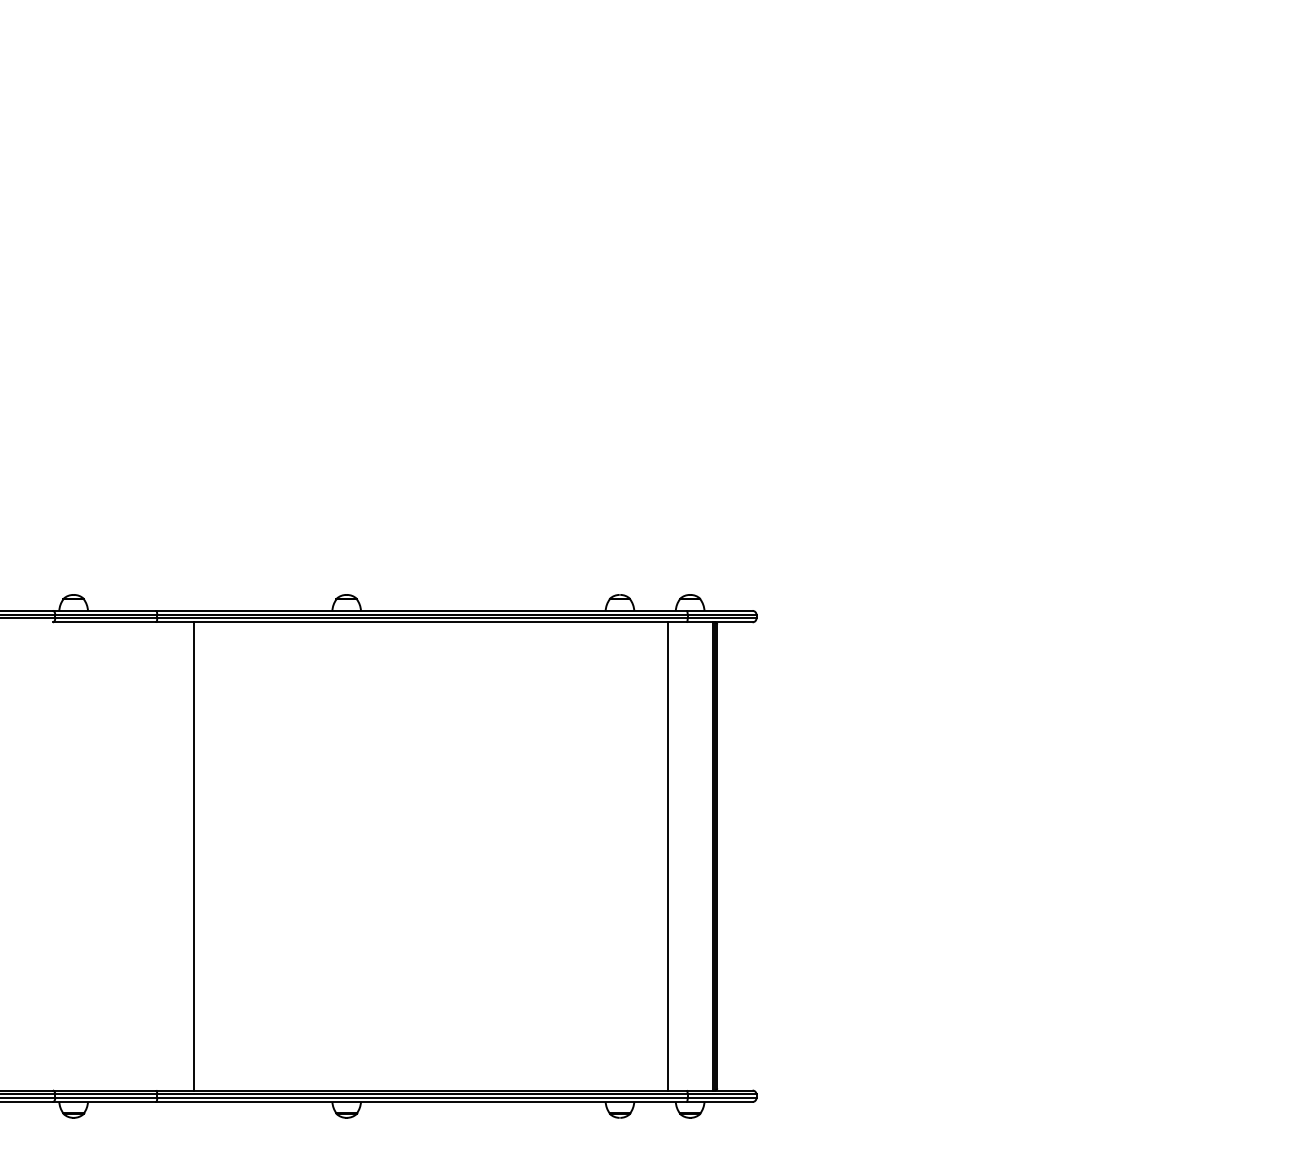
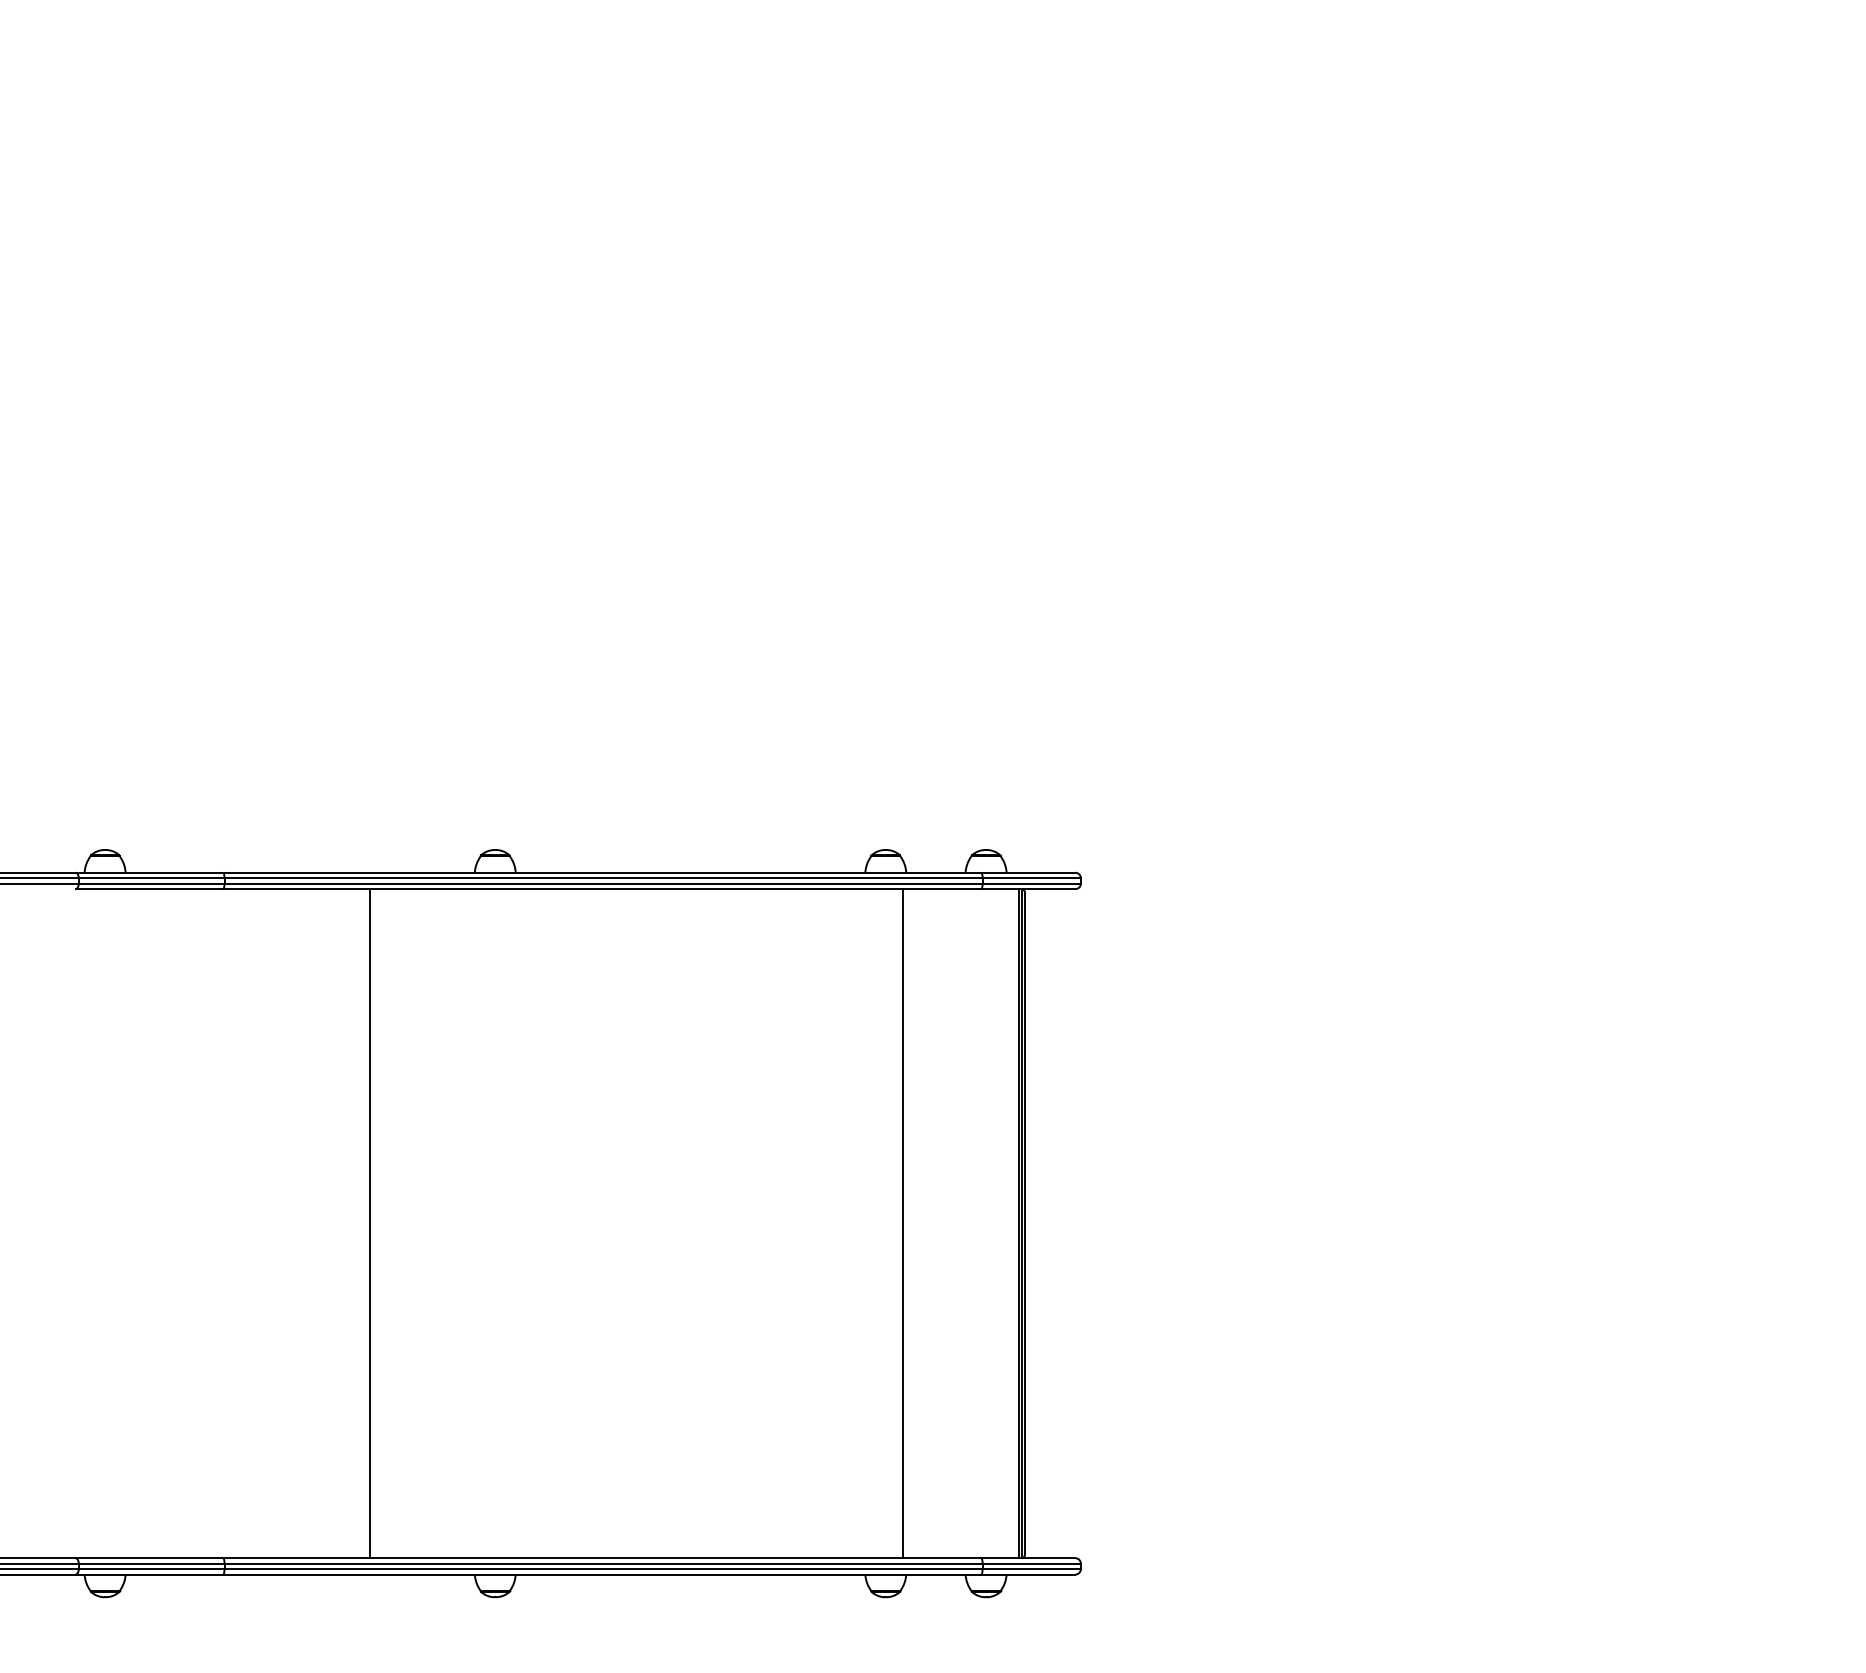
line: (193, 856) -> (369, 1223), moved
line: (668, 856) -> (903, 1223), moved

